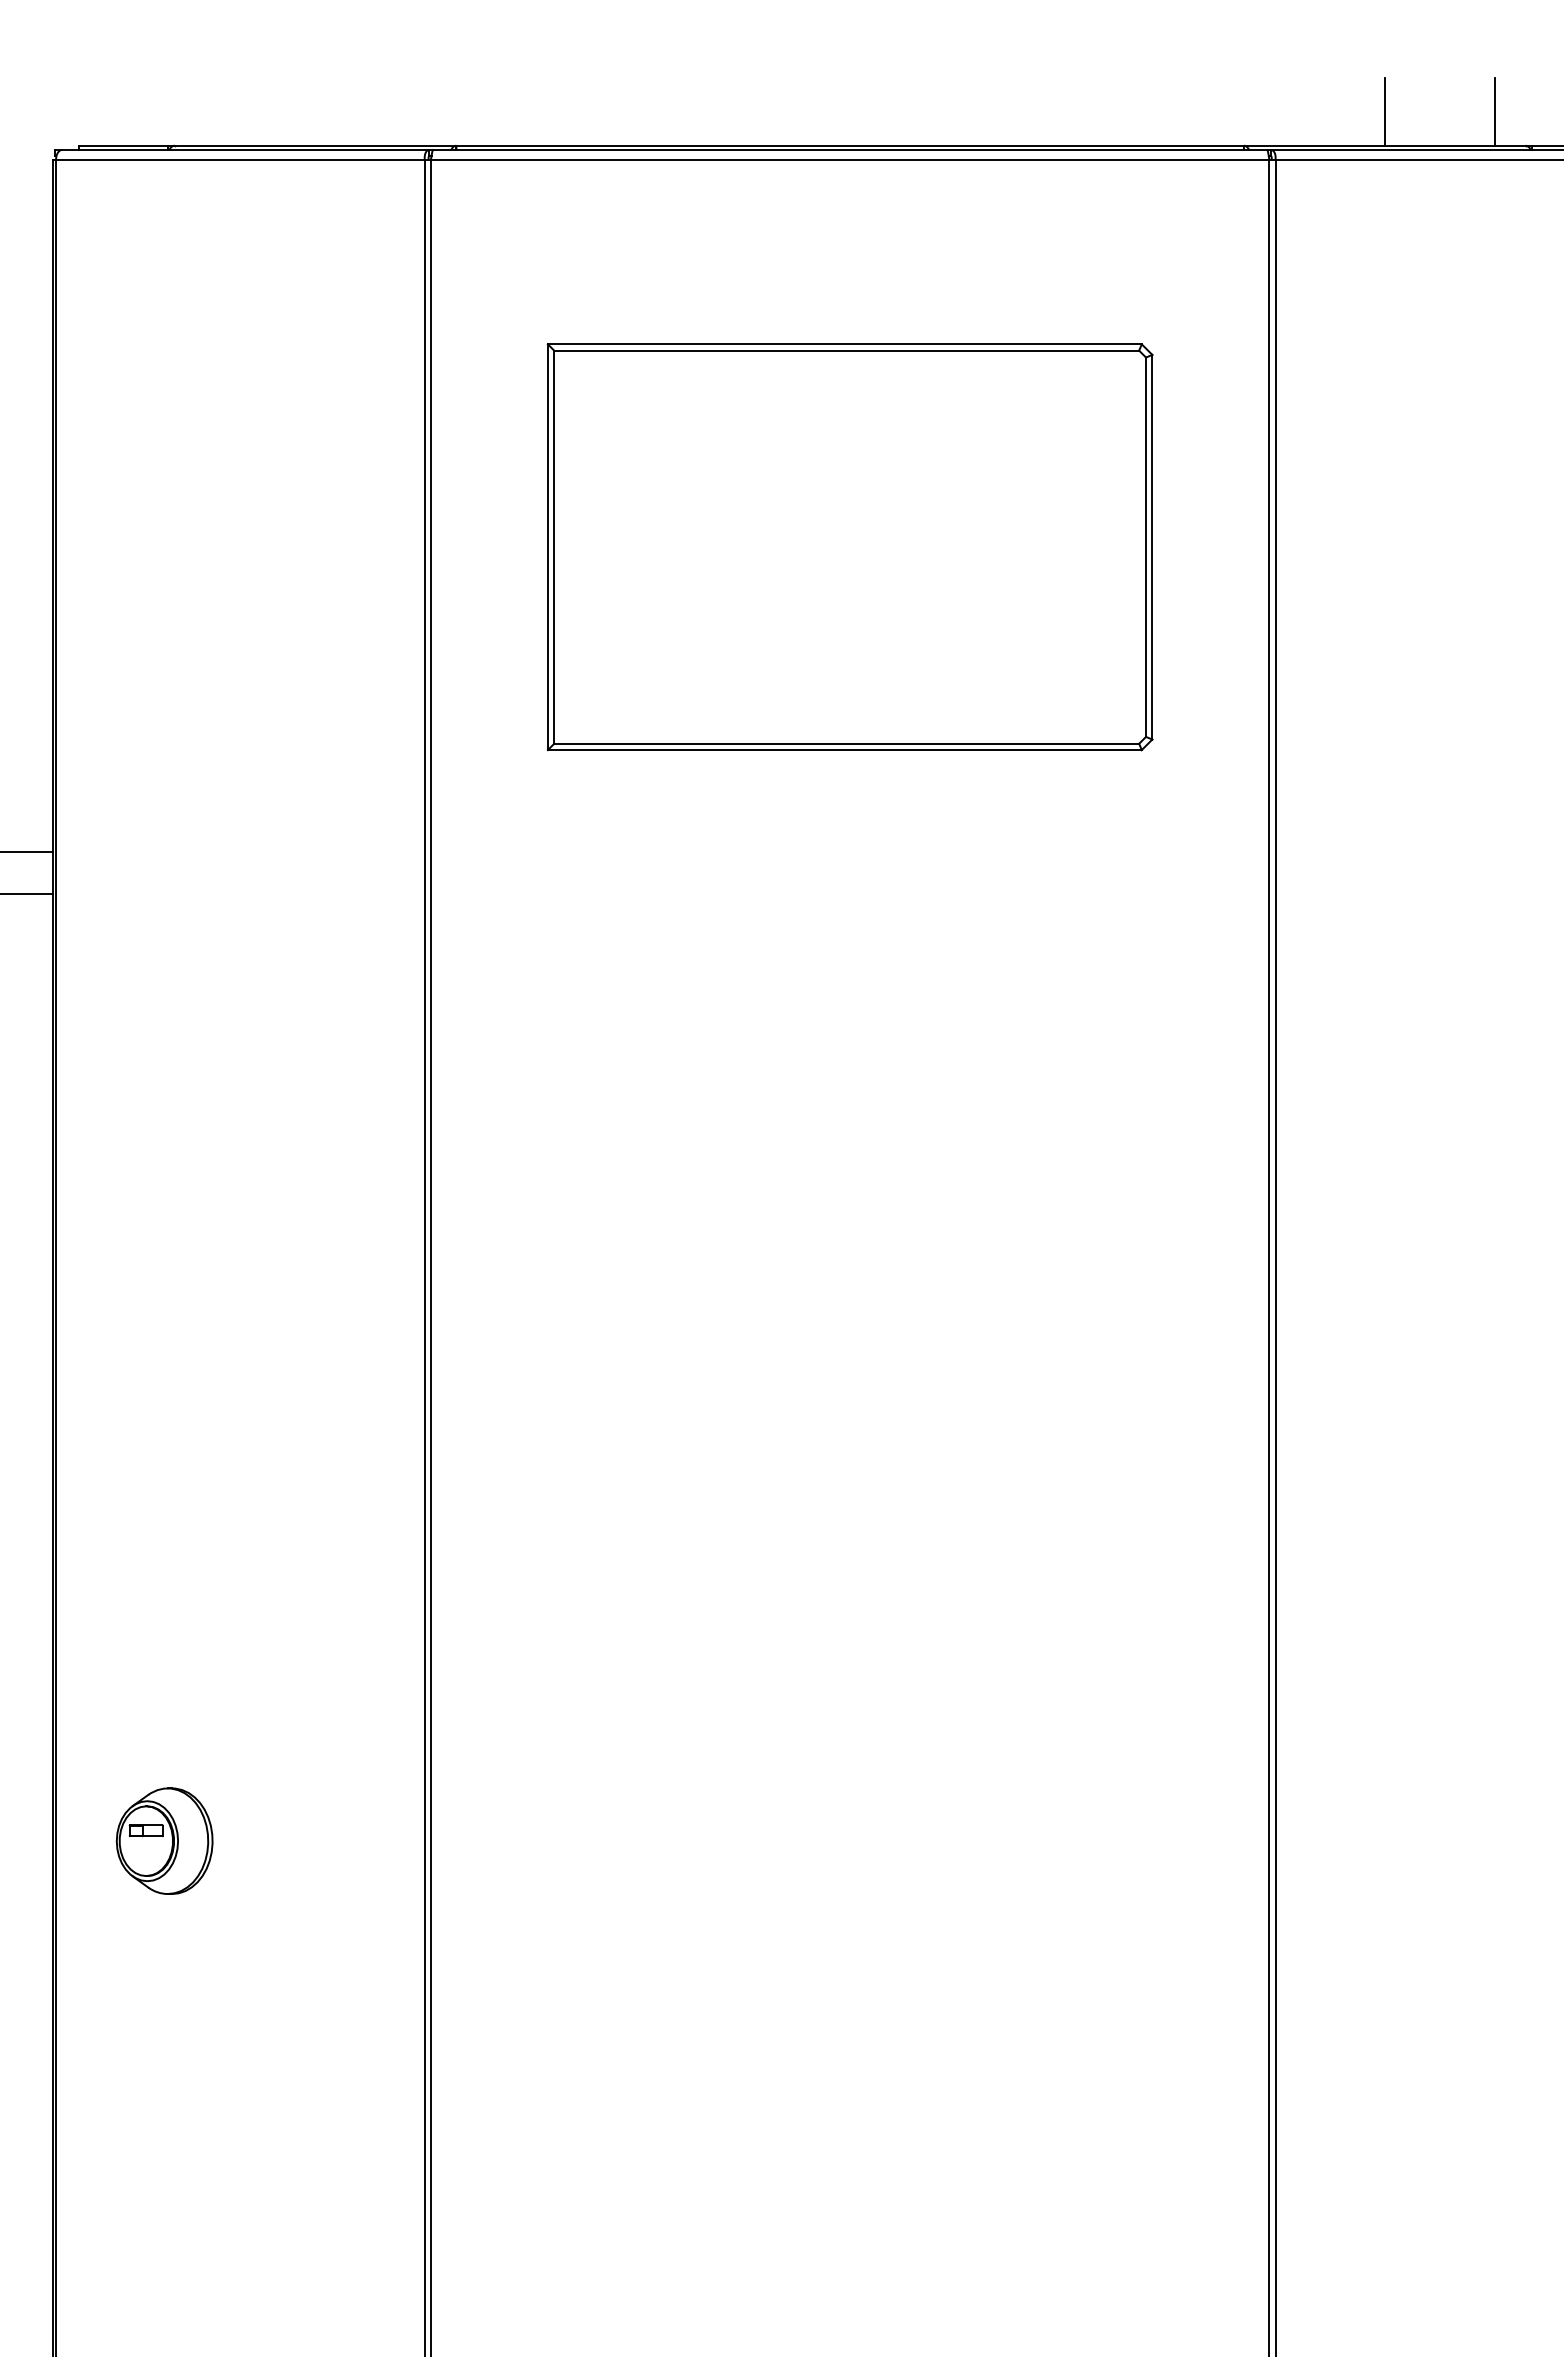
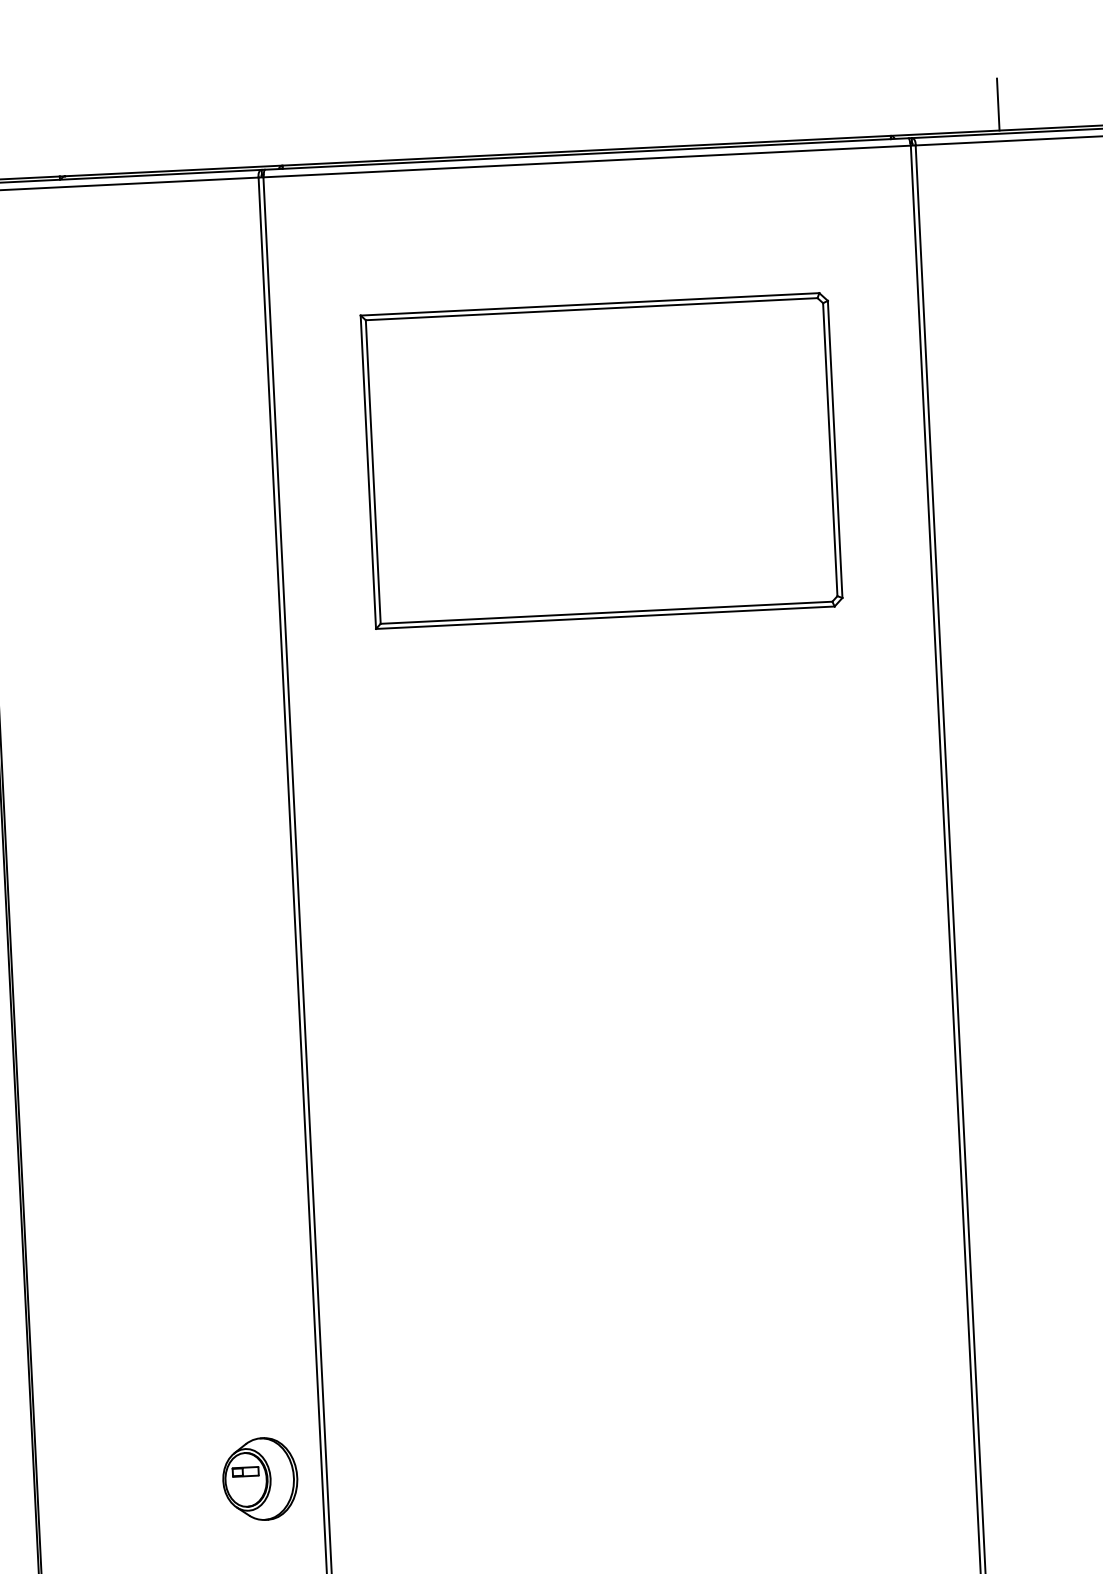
line: (1494, 111) -> (1082, 100), removed
part: (164, 1840) -> (260, 1478), moved

